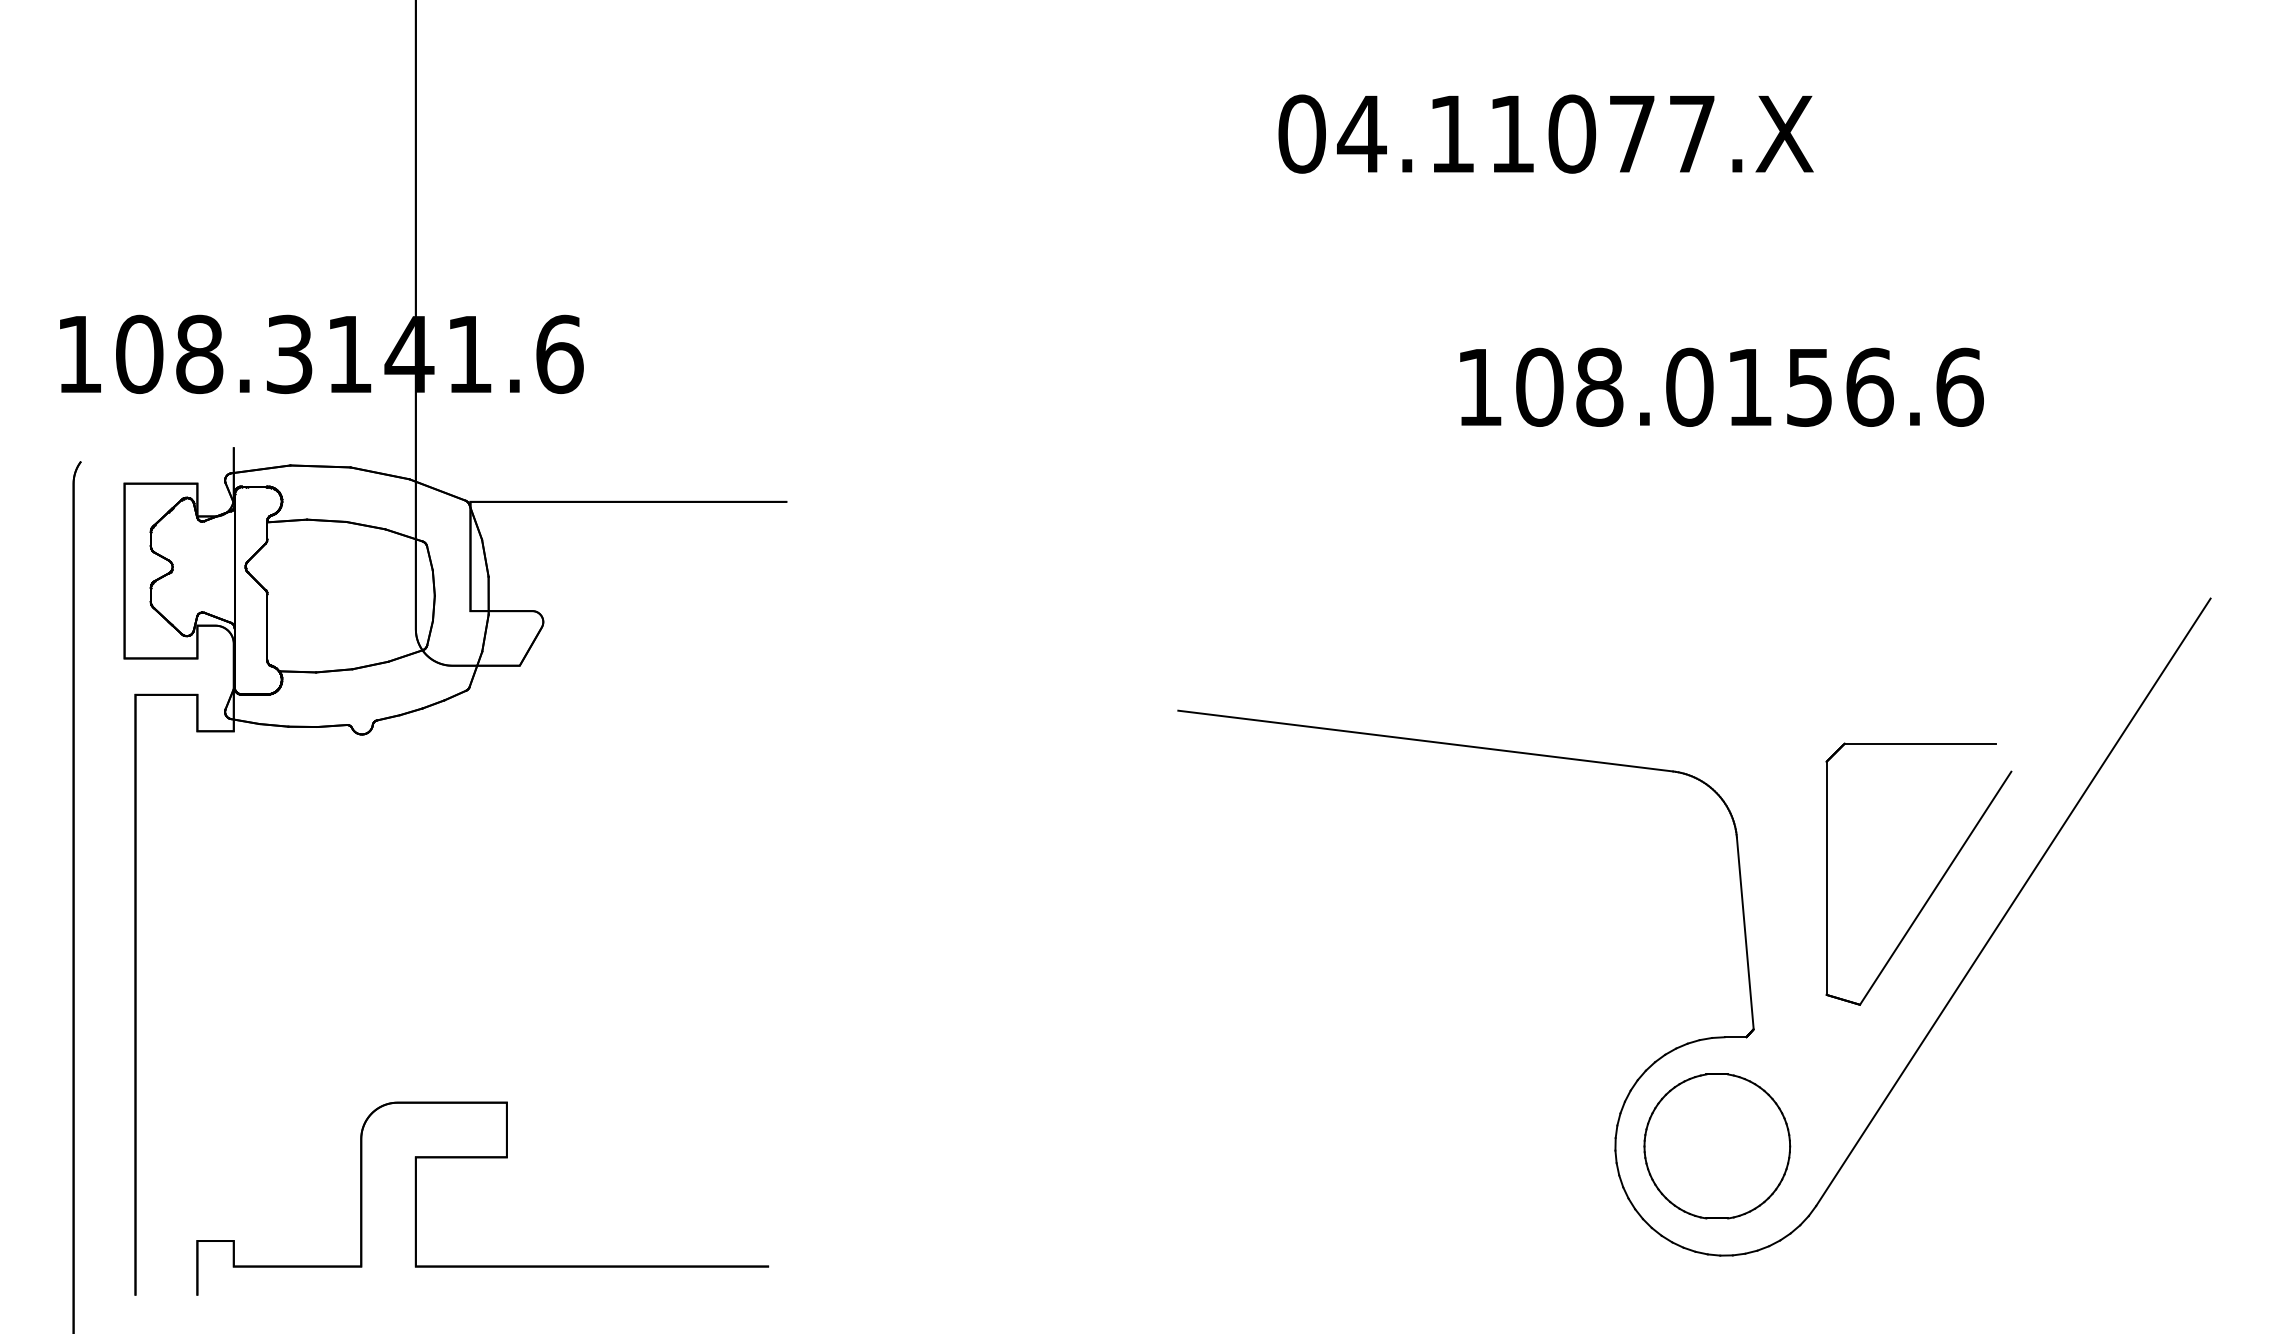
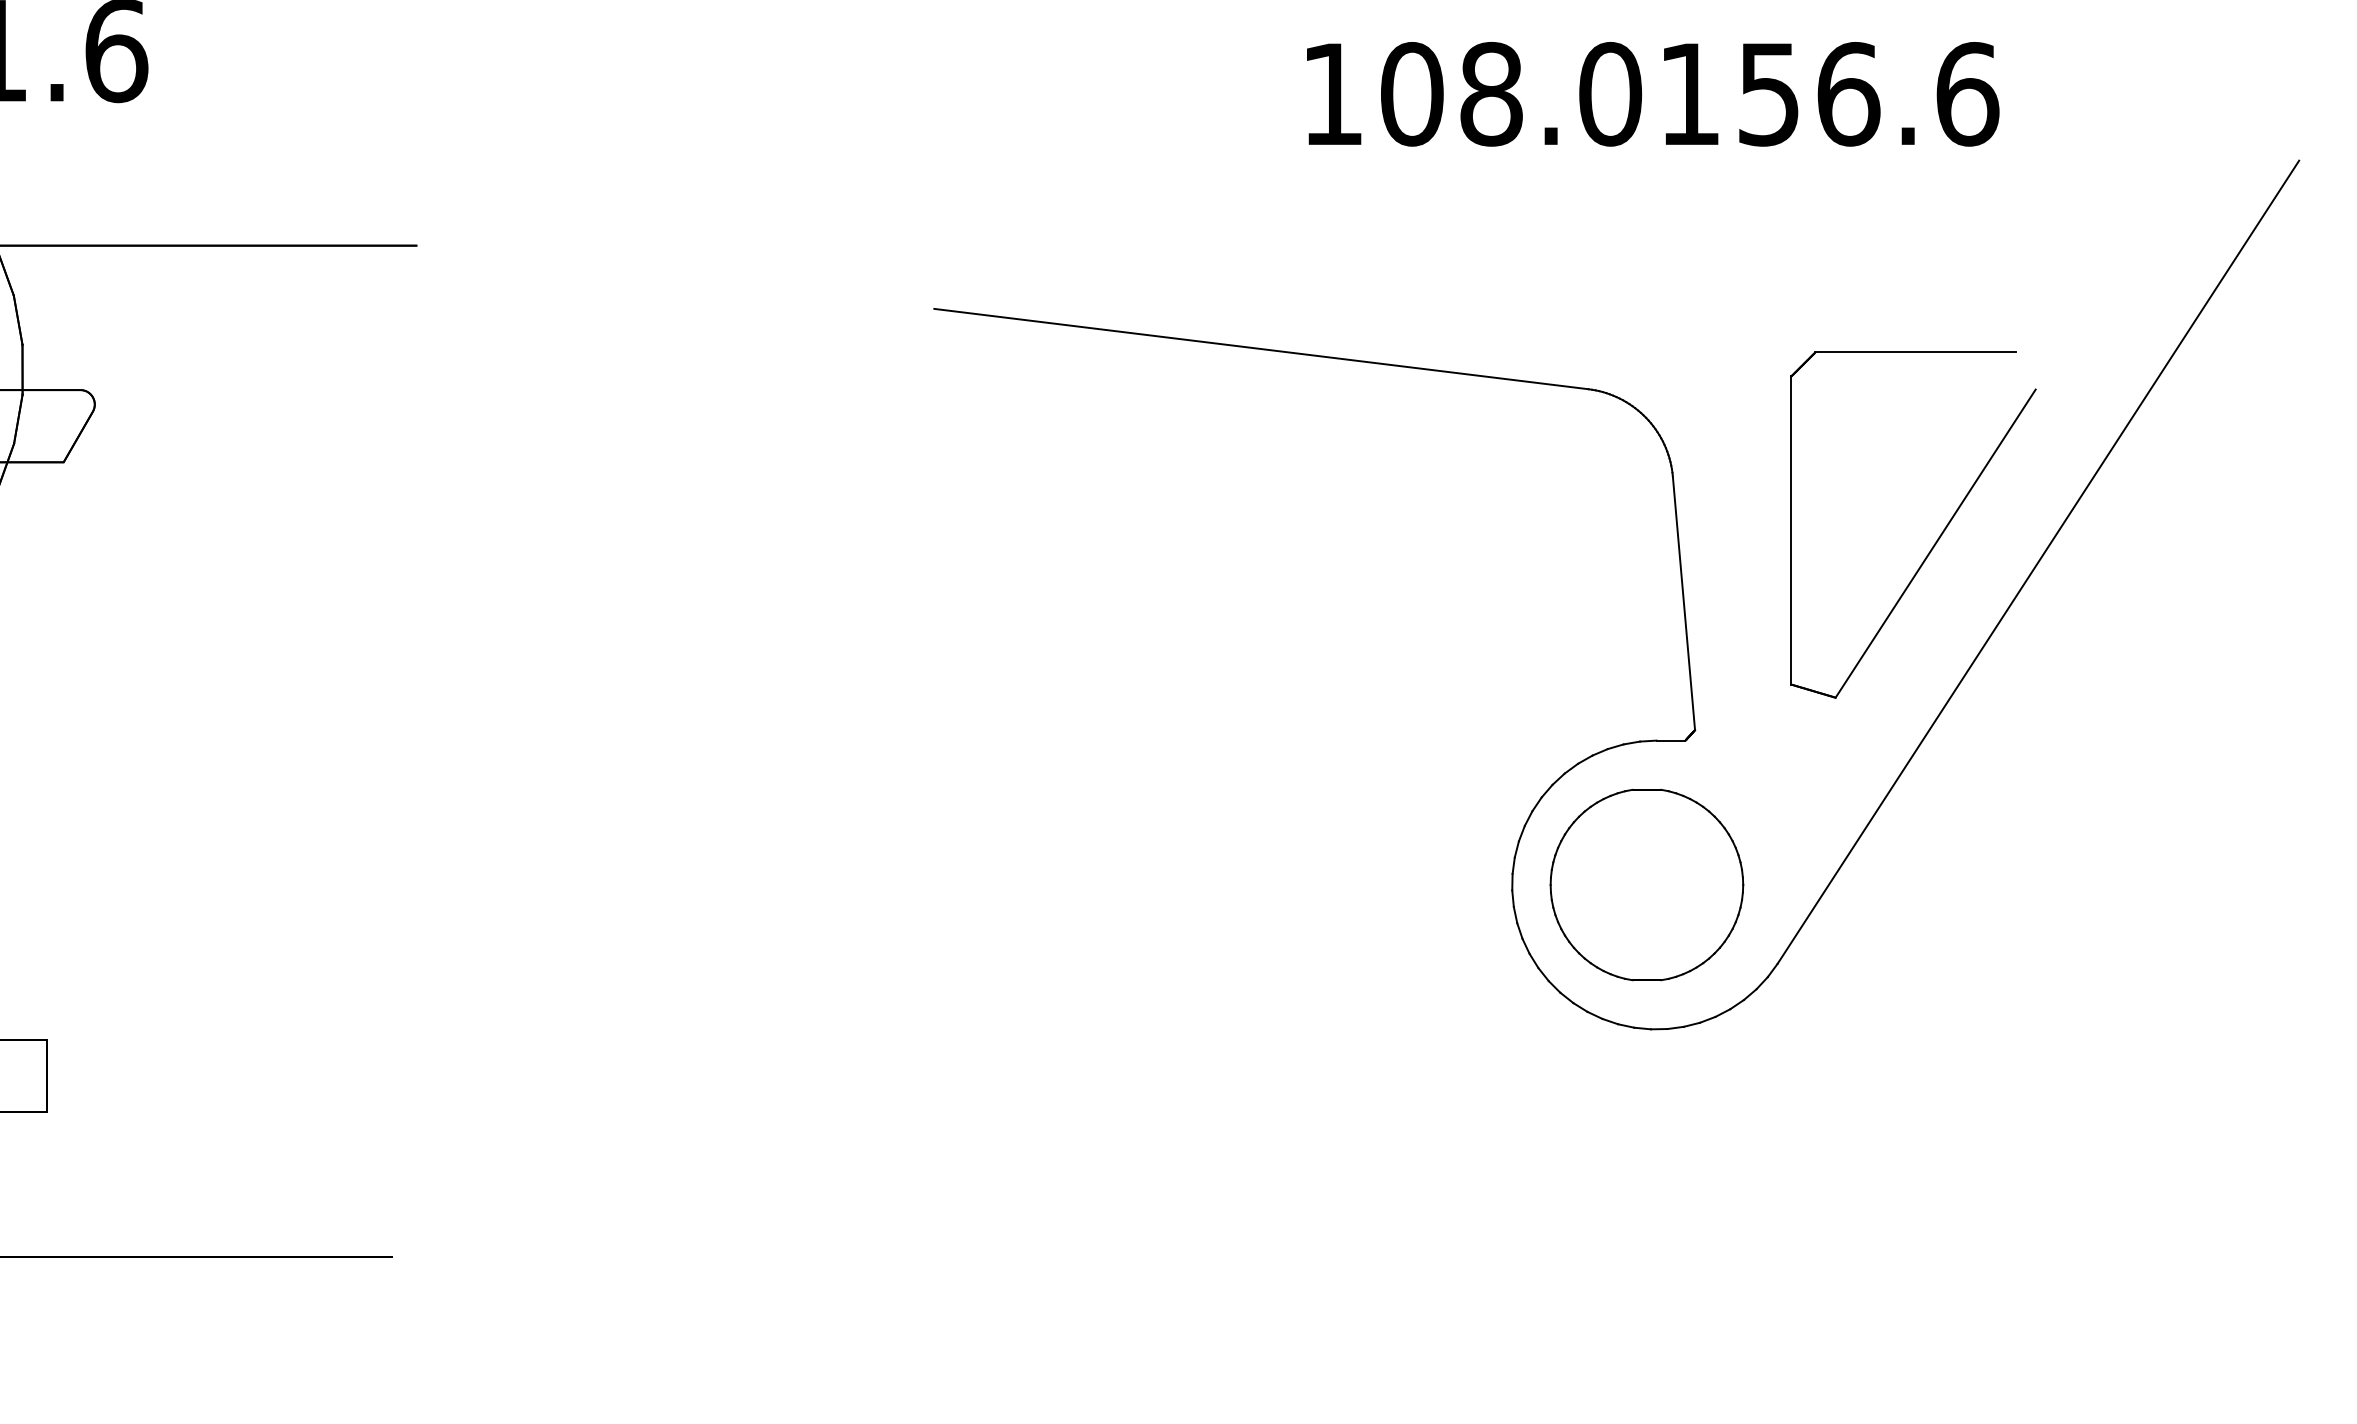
part: (1743, 926) -> (1681, 594), moved

